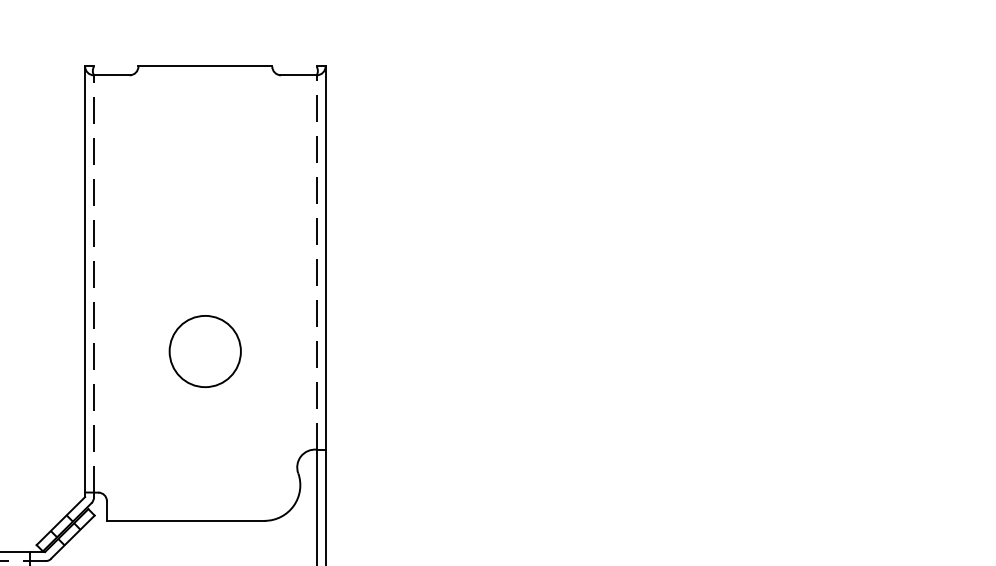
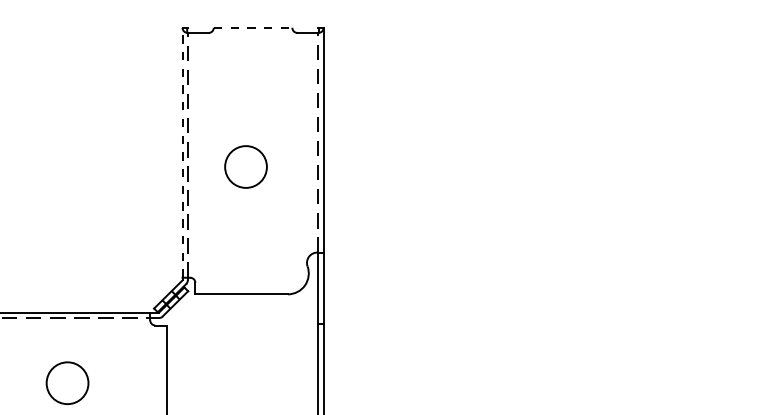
line: (206, 66) -> (253, 27), solid -> dashed
line: (85, 279) -> (182, 152), solid -> dashed
circle: (204, 350) -> (245, 166), moved

